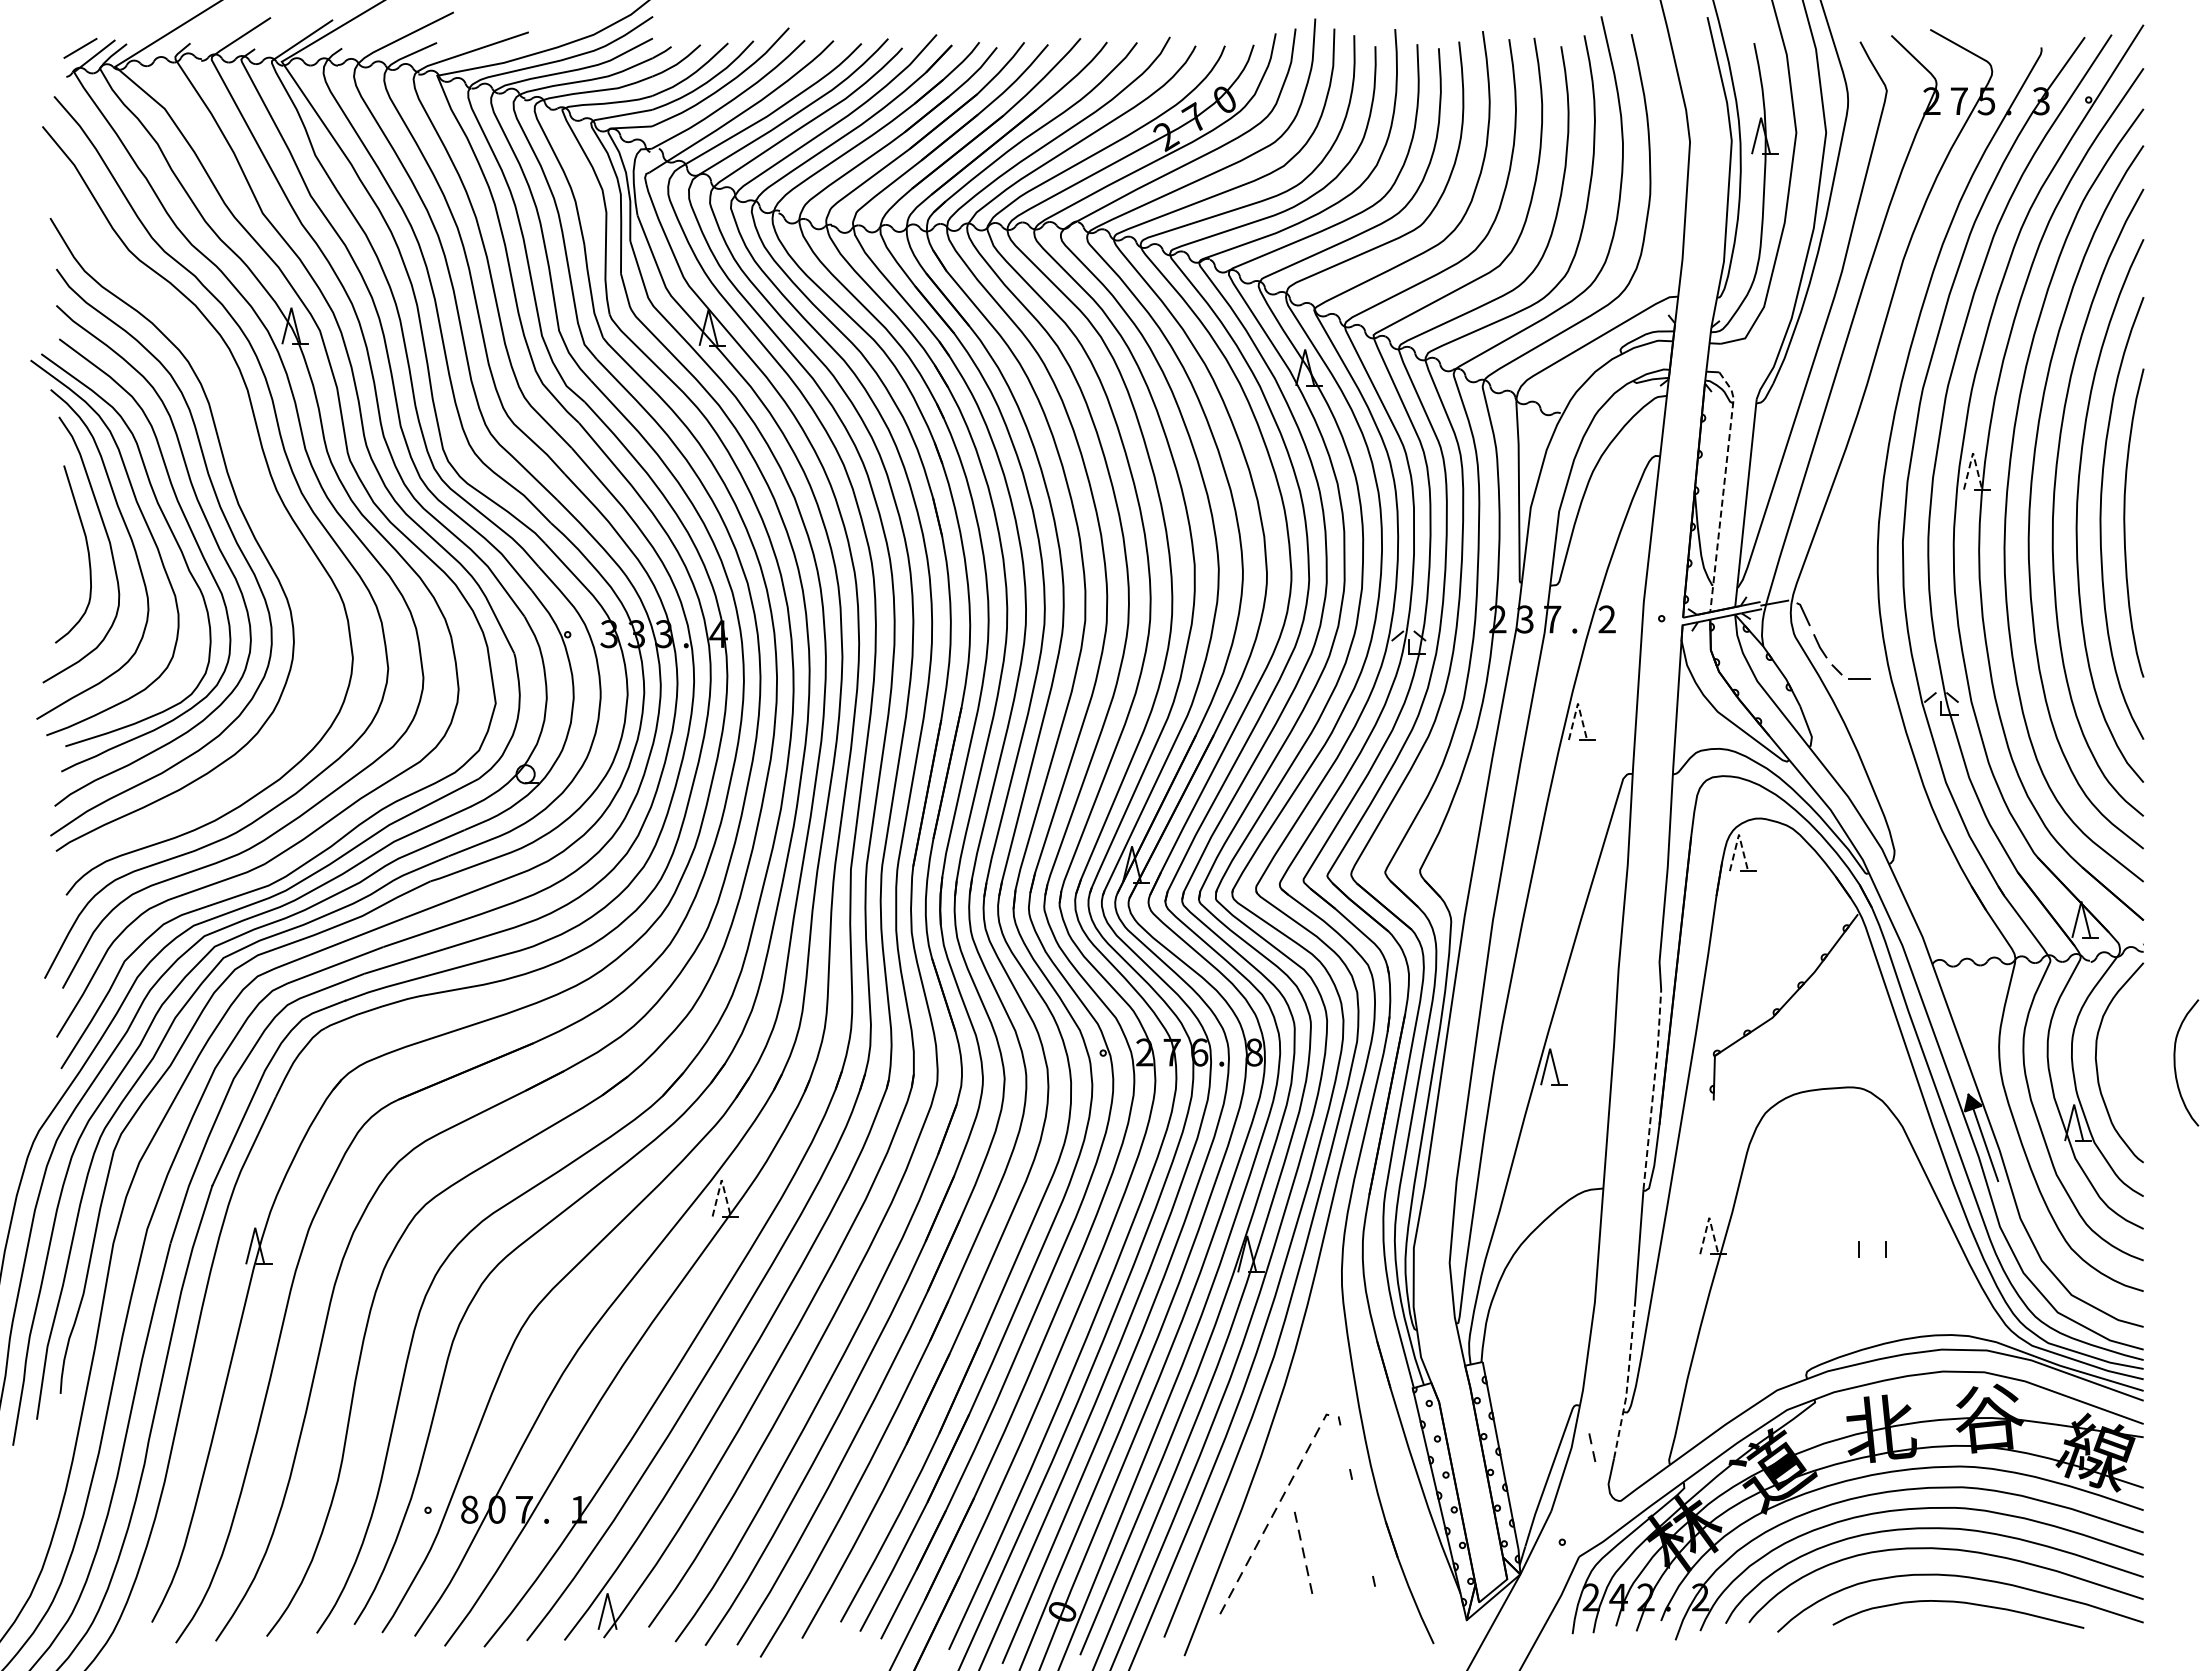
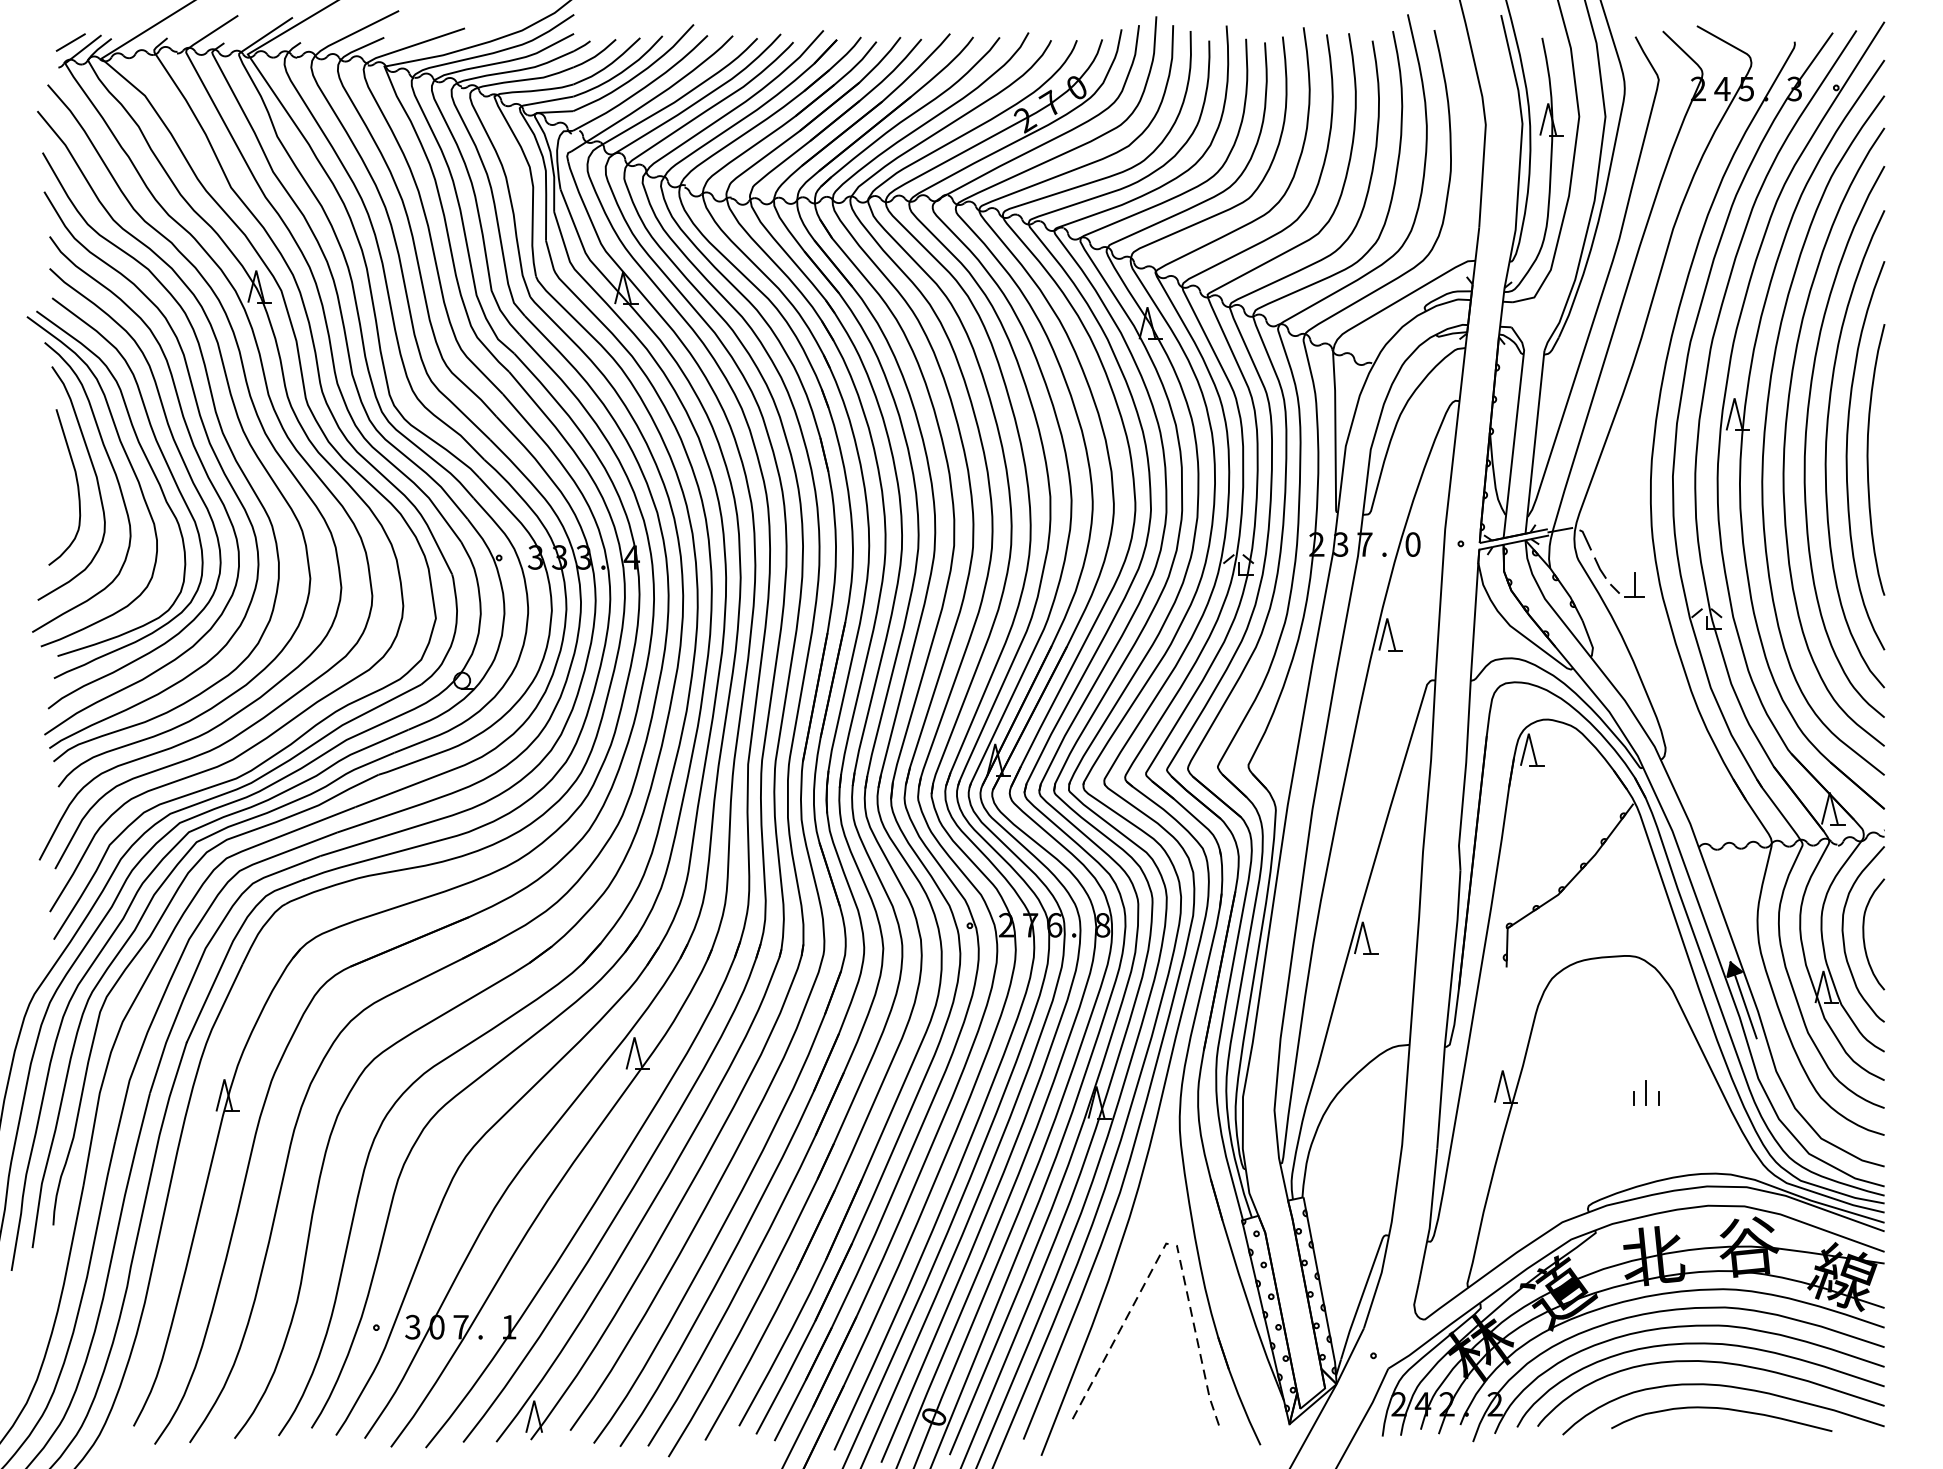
text: (1958, 100) -> (1721, 88), 7 -> 4
line: (1973, 453) -> (1734, 398), dashed -> solid
line: (1723, 488) -> (1515, 429), dashed -> solid
curve: (252, 493) -> (222, 433), added
text: (1606, 619) -> (1412, 544), 2 -> 0
line: (1859, 665) -> (1634, 585), added
line: (1577, 703) -> (1386, 618), dashed -> solid
line: (1739, 834) -> (1529, 733), dashed -> solid
curve: (2175, 1062) -> (1864, 934), moved
line: (1653, 1089) -> (1453, 957), dashed -> solid
line: (721, 1180) -> (634, 1037), dashed -> solid
line: (1709, 1217) -> (1502, 1070), dashed -> solid
line: (1872, 1242) -> (1646, 1092), added
line: (1627, 1383) -> (1430, 1216), dashed -> solid
part: (1592, 1447) -> (1182, 1272), moved
text: (469, 1509) -> (412, 1327), 8 -> 3
part: (1303, 1552) -> (1197, 1342), moved
part: (1381, 1607) -> (1214, 1413), added

